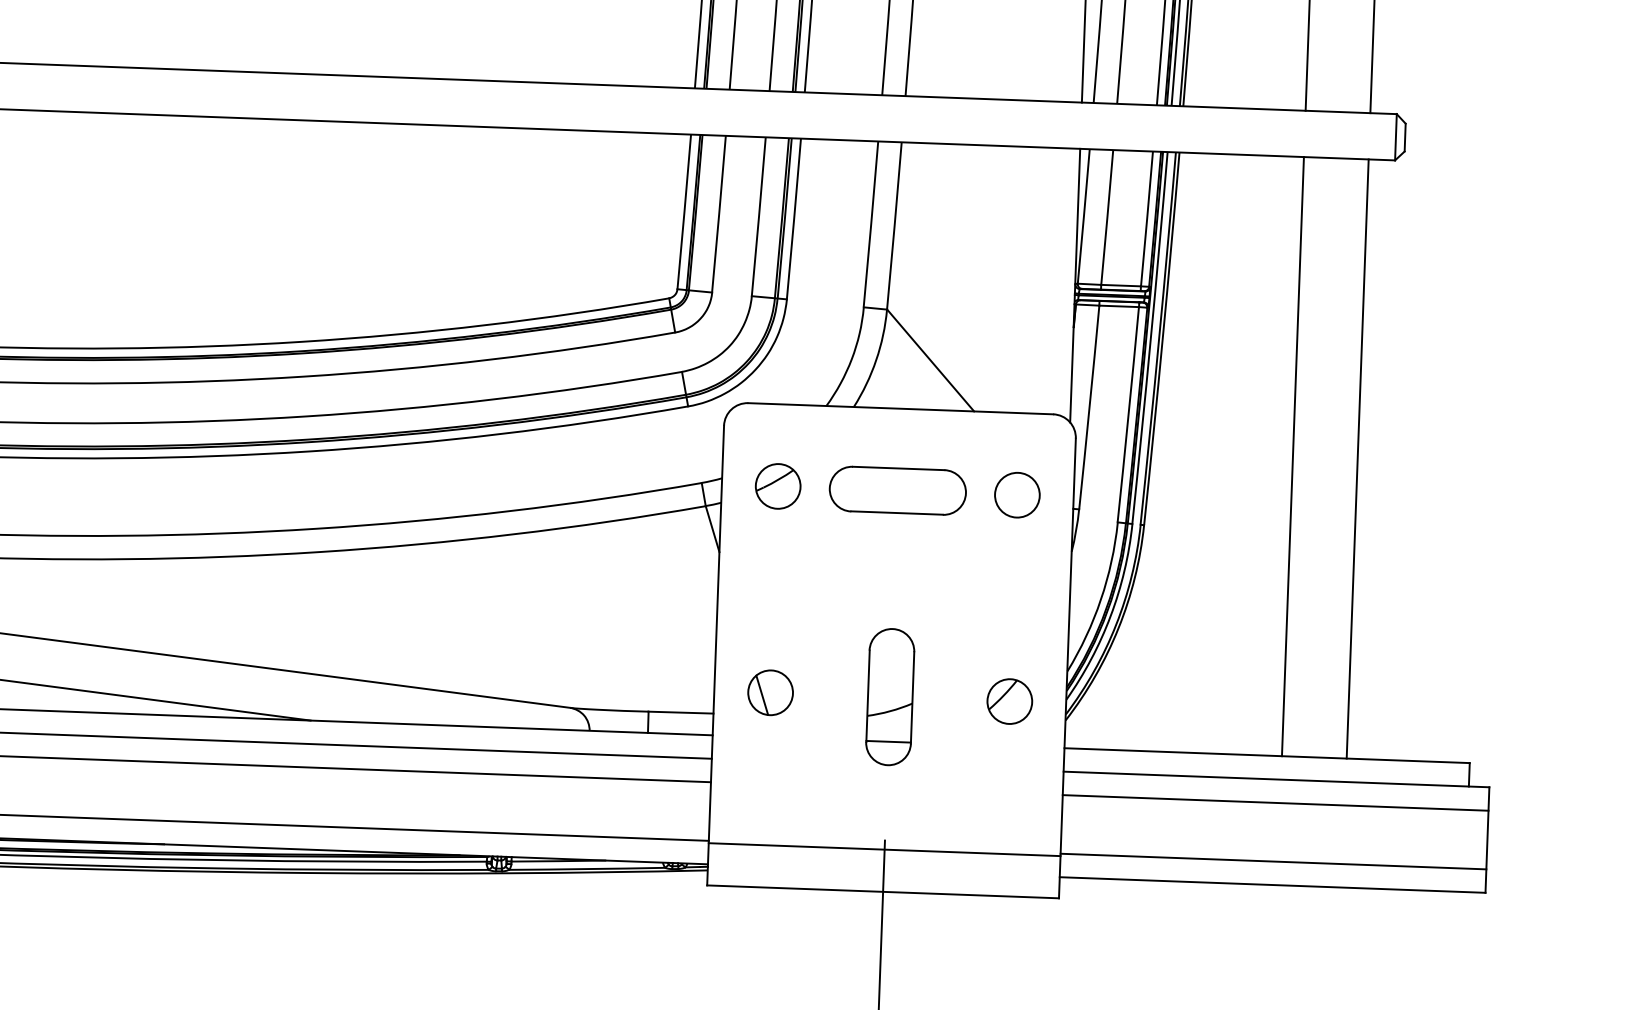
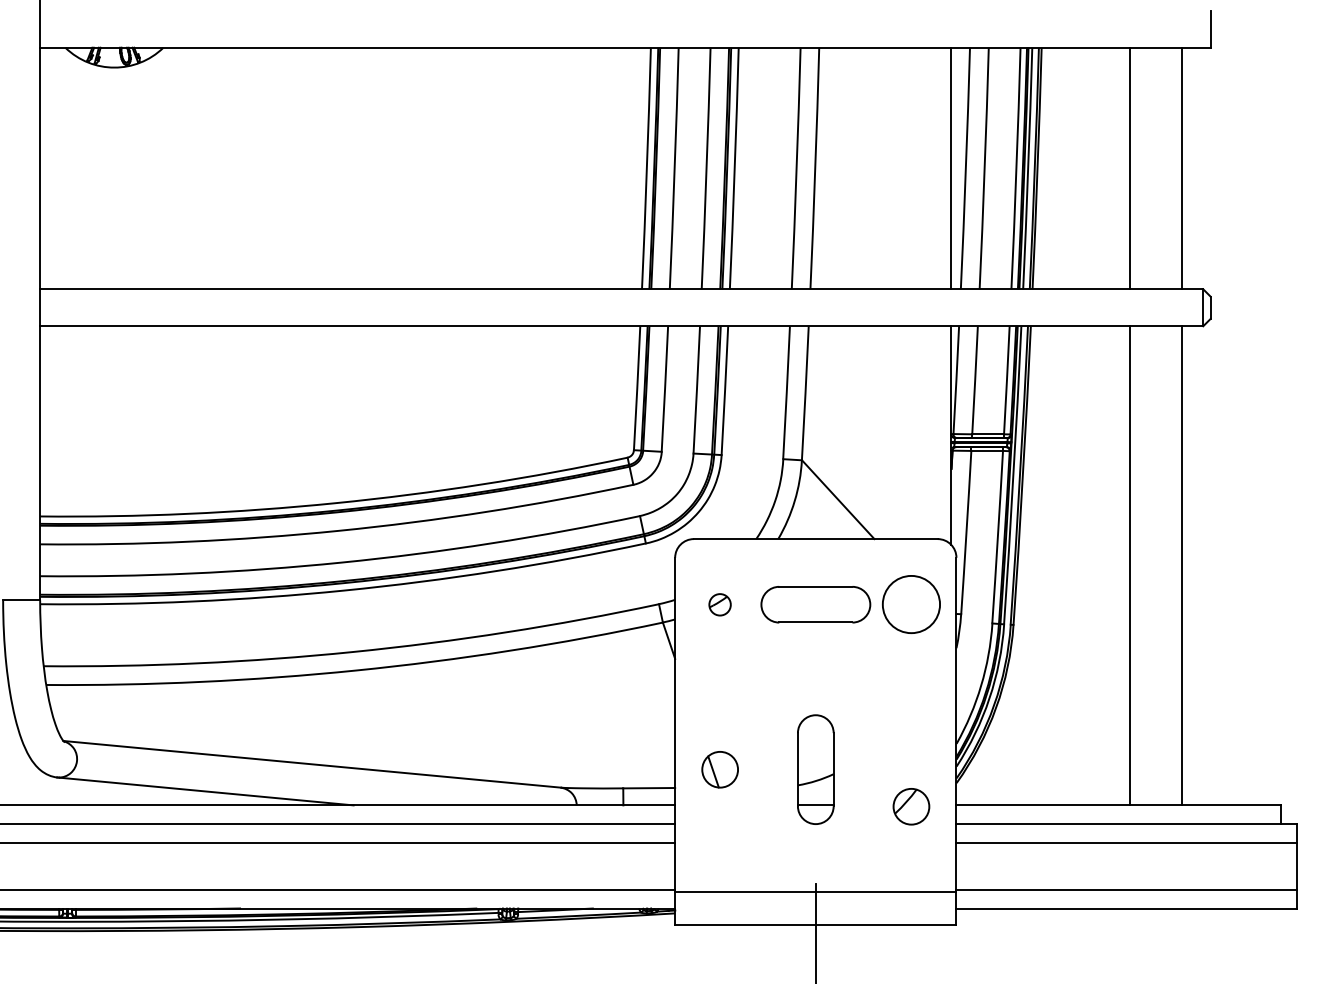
part: (777, 486) -> (719, 604), size x0.6
circle: (1017, 494) -> (911, 604), size x1.6
part: (1009, 701) -> (911, 806), moved

